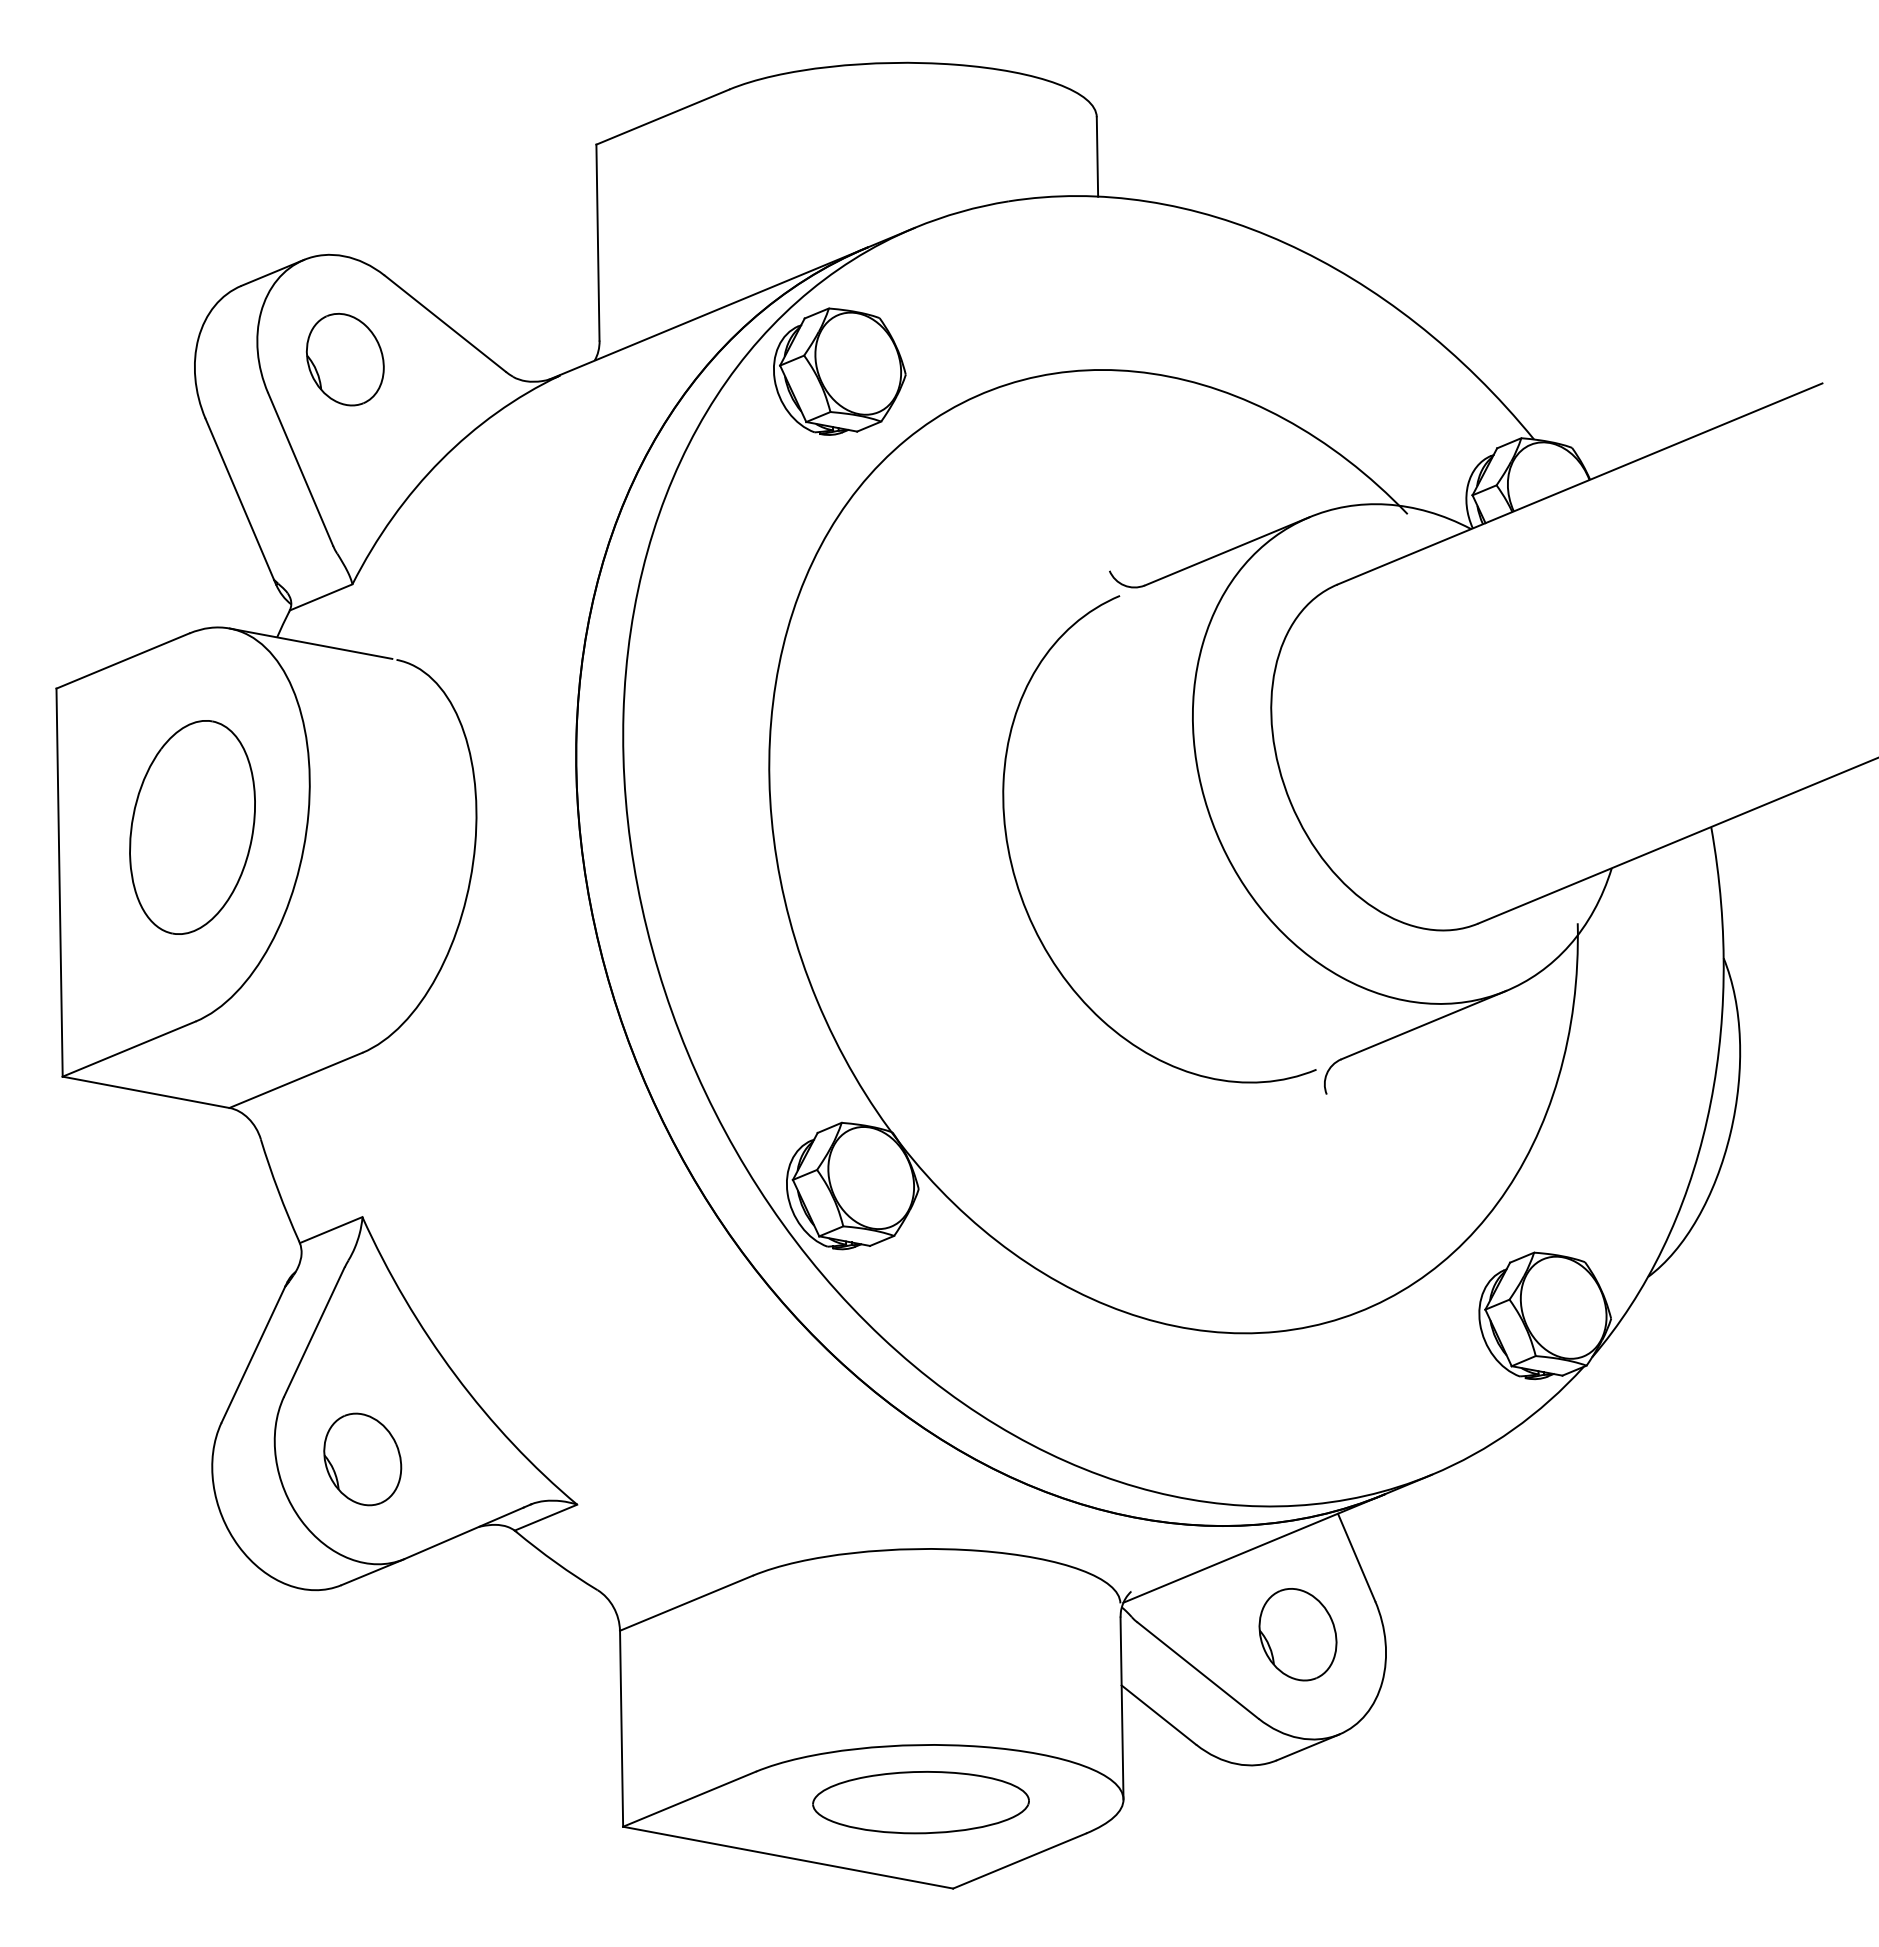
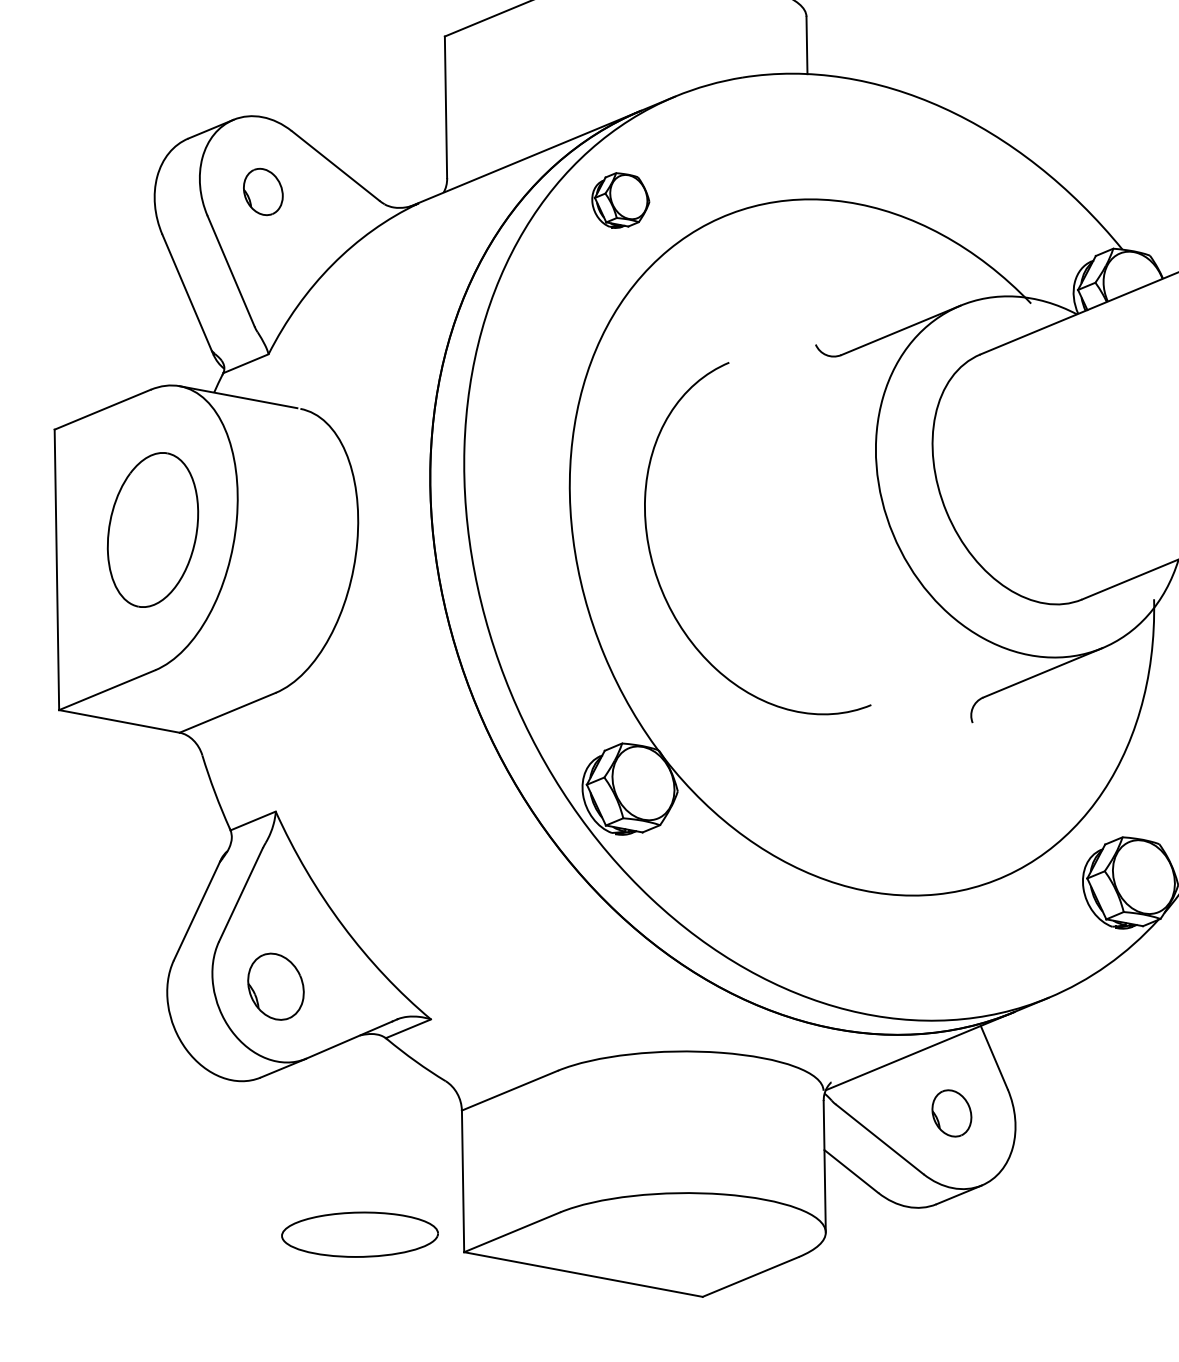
part: (344, 359) -> (262, 191), size x0.7
part: (839, 371) -> (620, 200), size x0.6
curve: (1017, 881) -> (655, 569), moved
part: (1297, 1634) -> (951, 1113), size x0.7
part: (920, 1802) -> (359, 1234), moved

